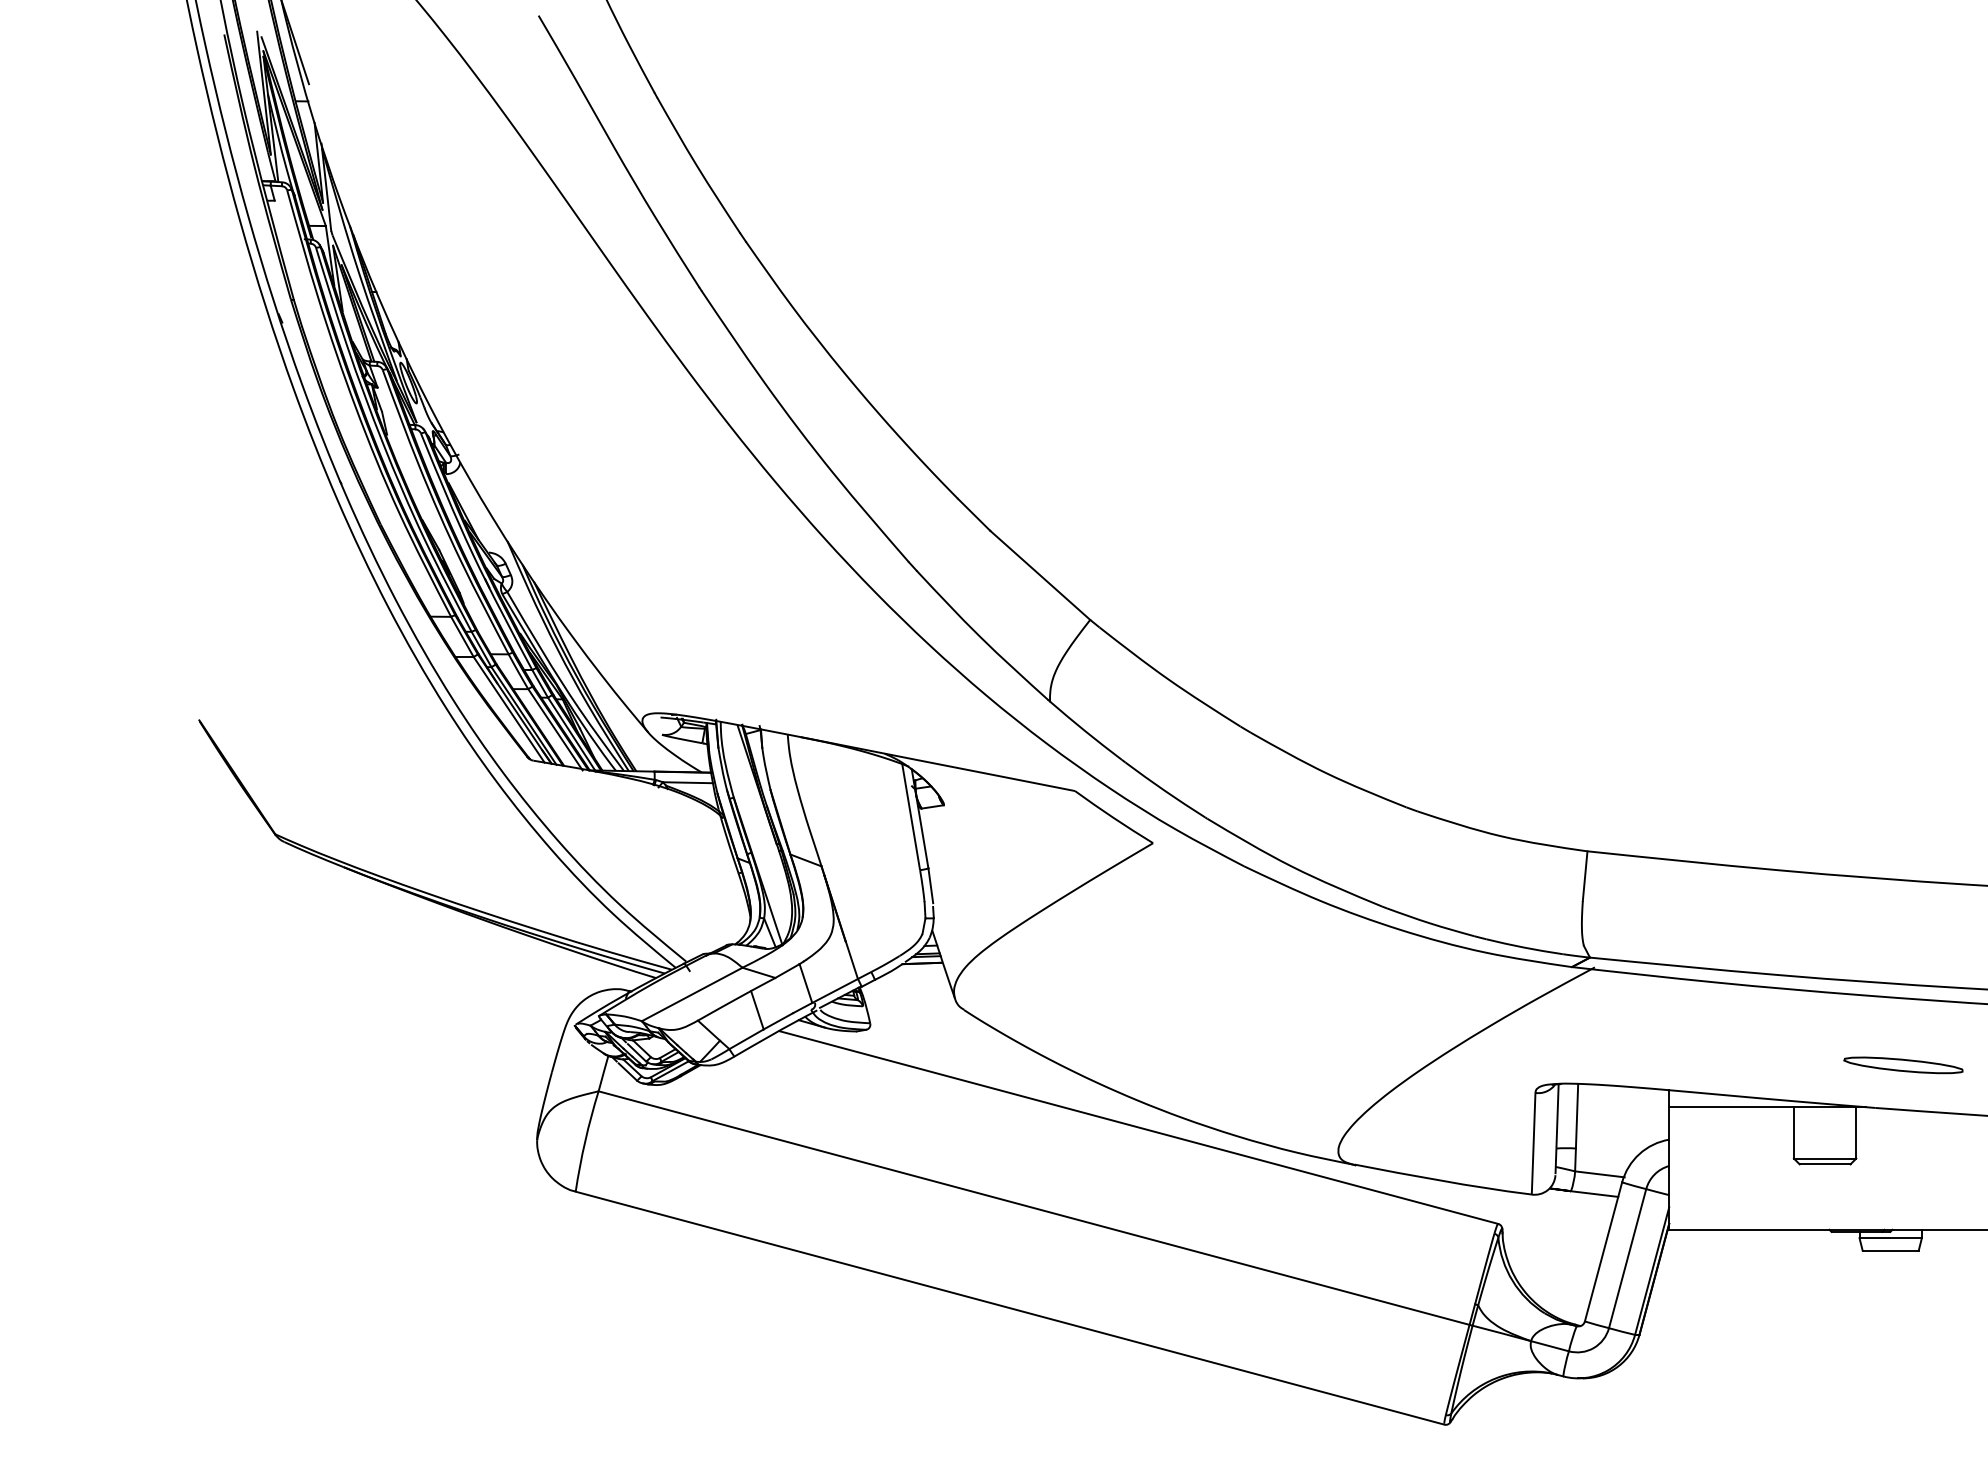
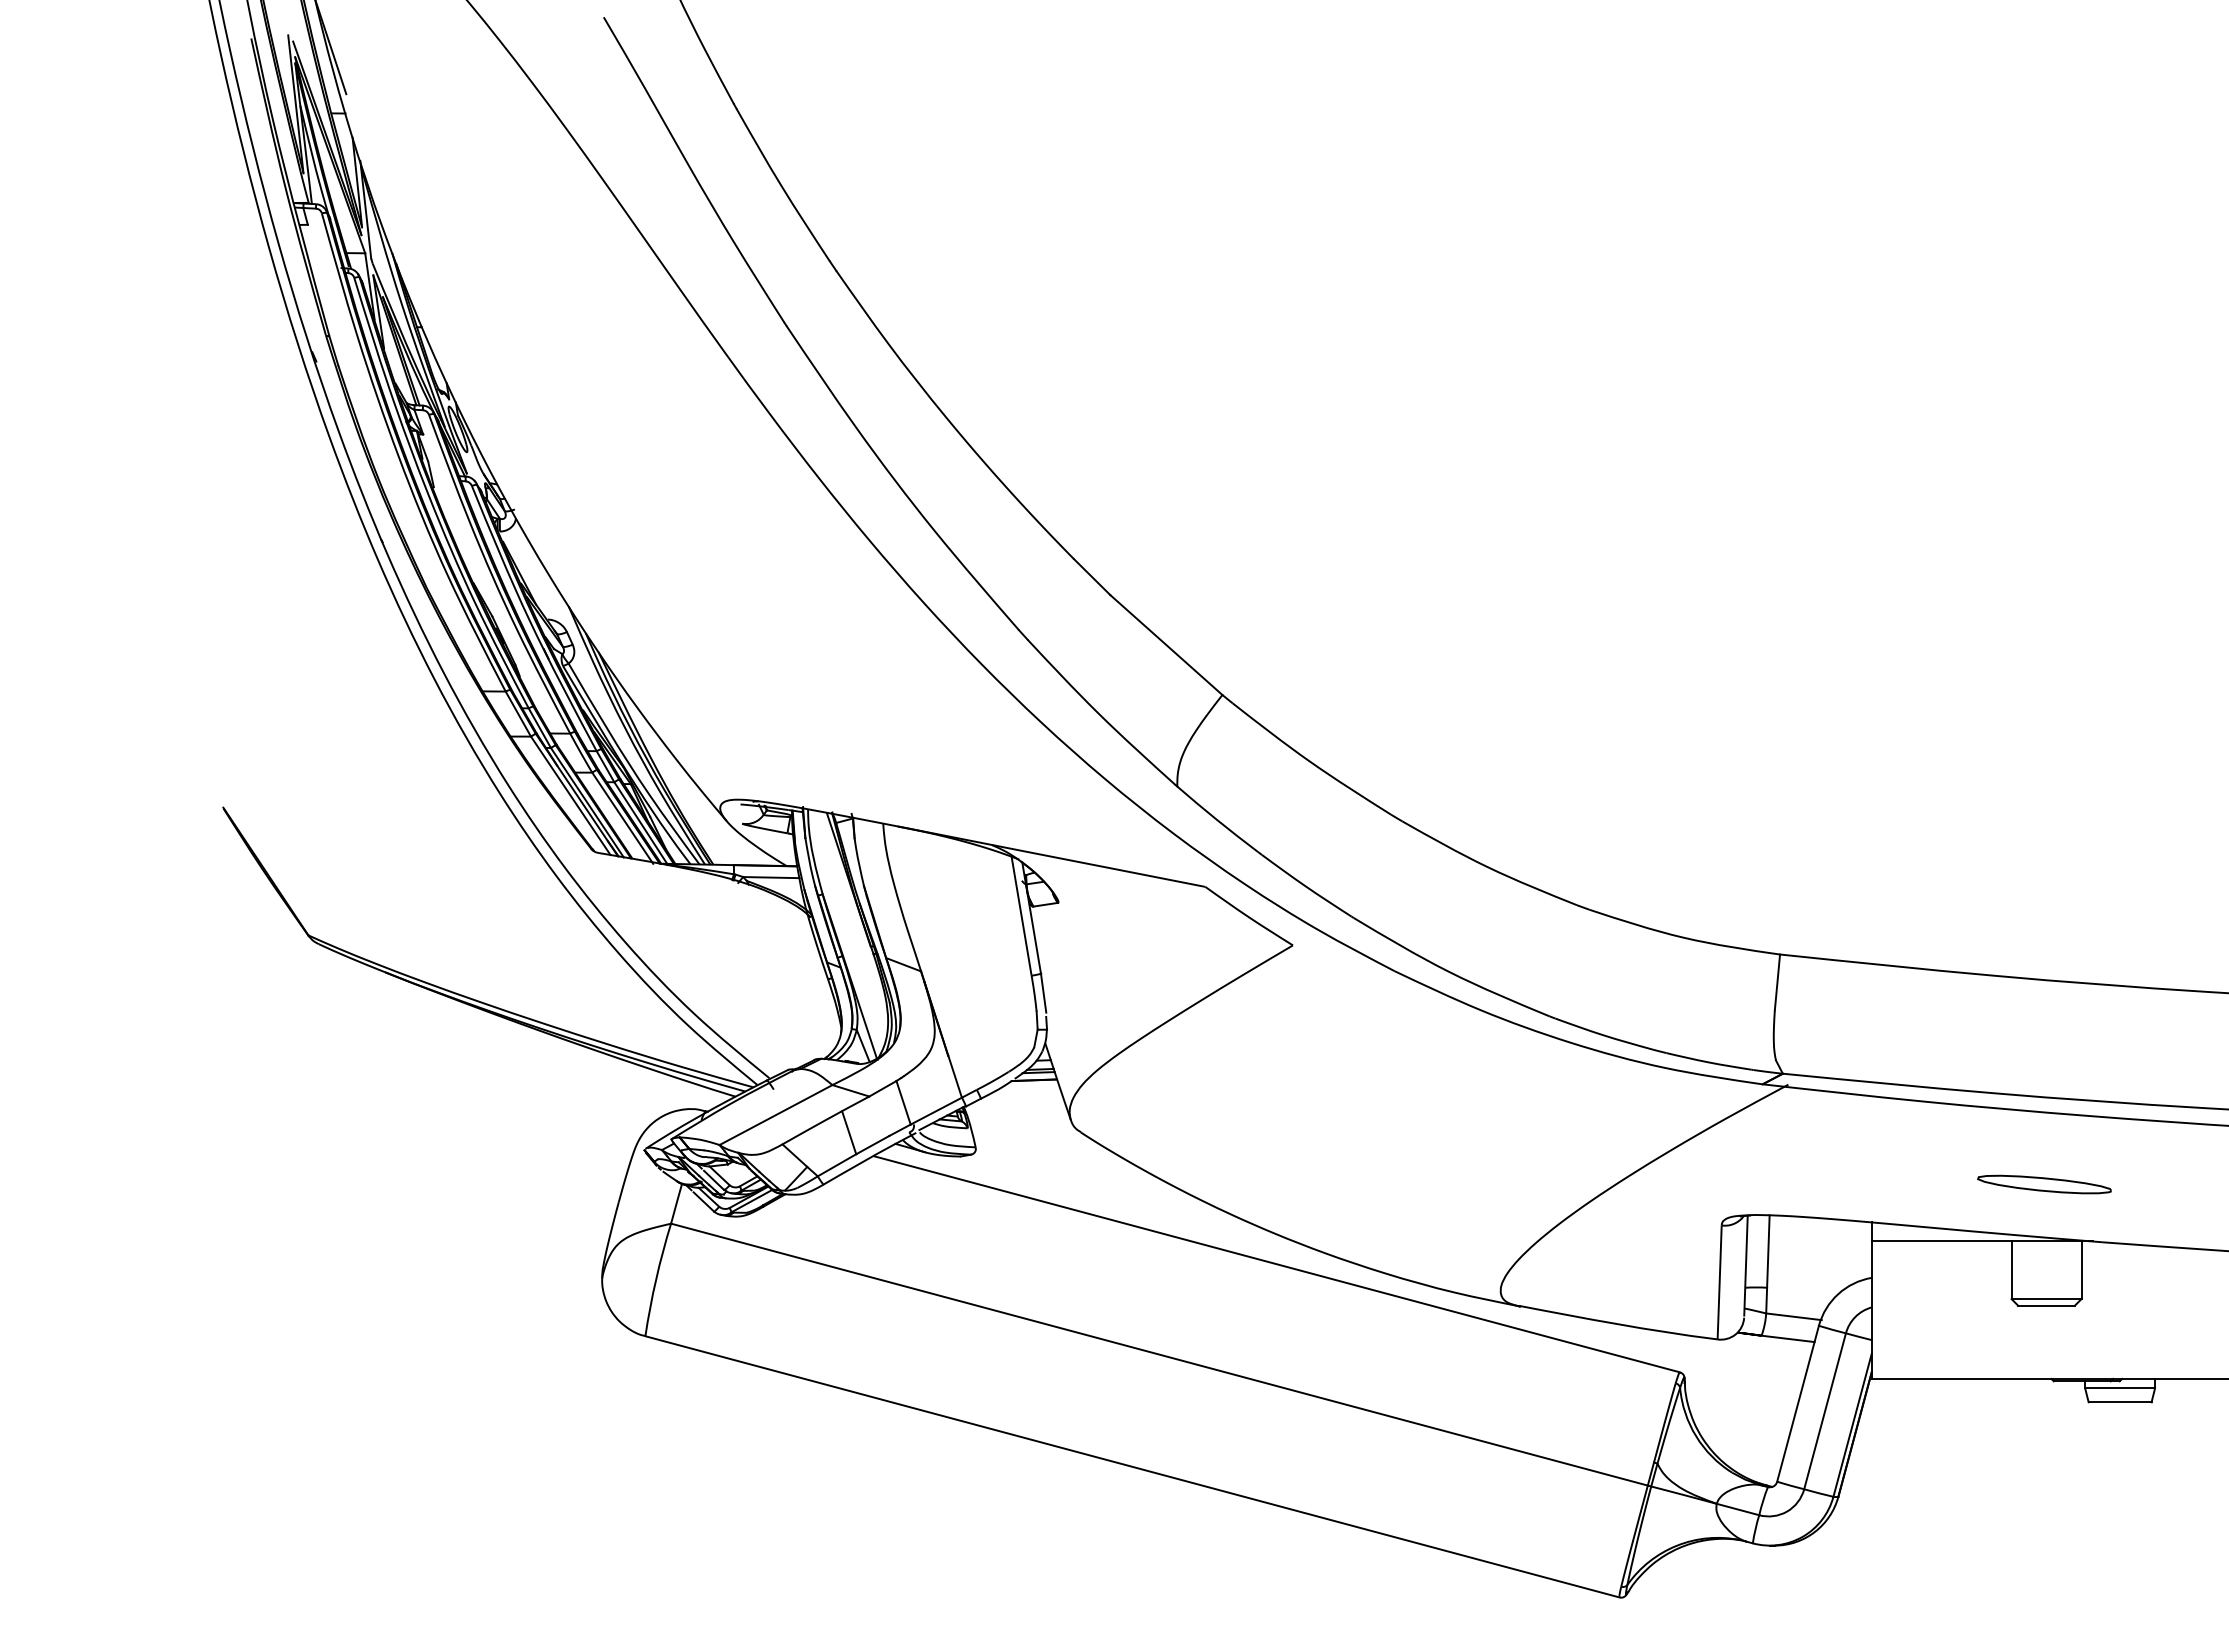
curve: (1903, 1060) -> (2044, 1179), moved

